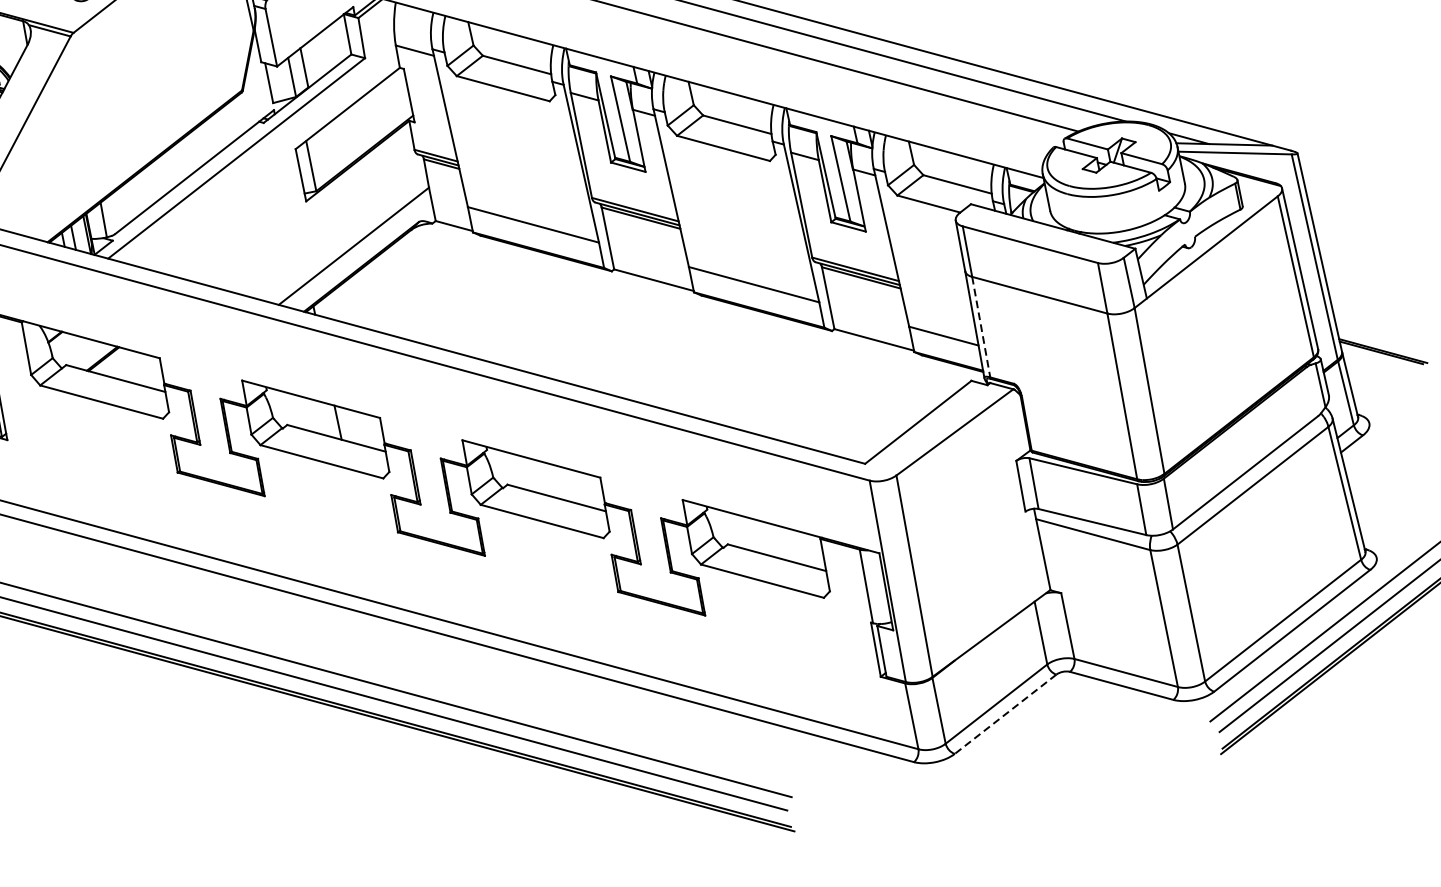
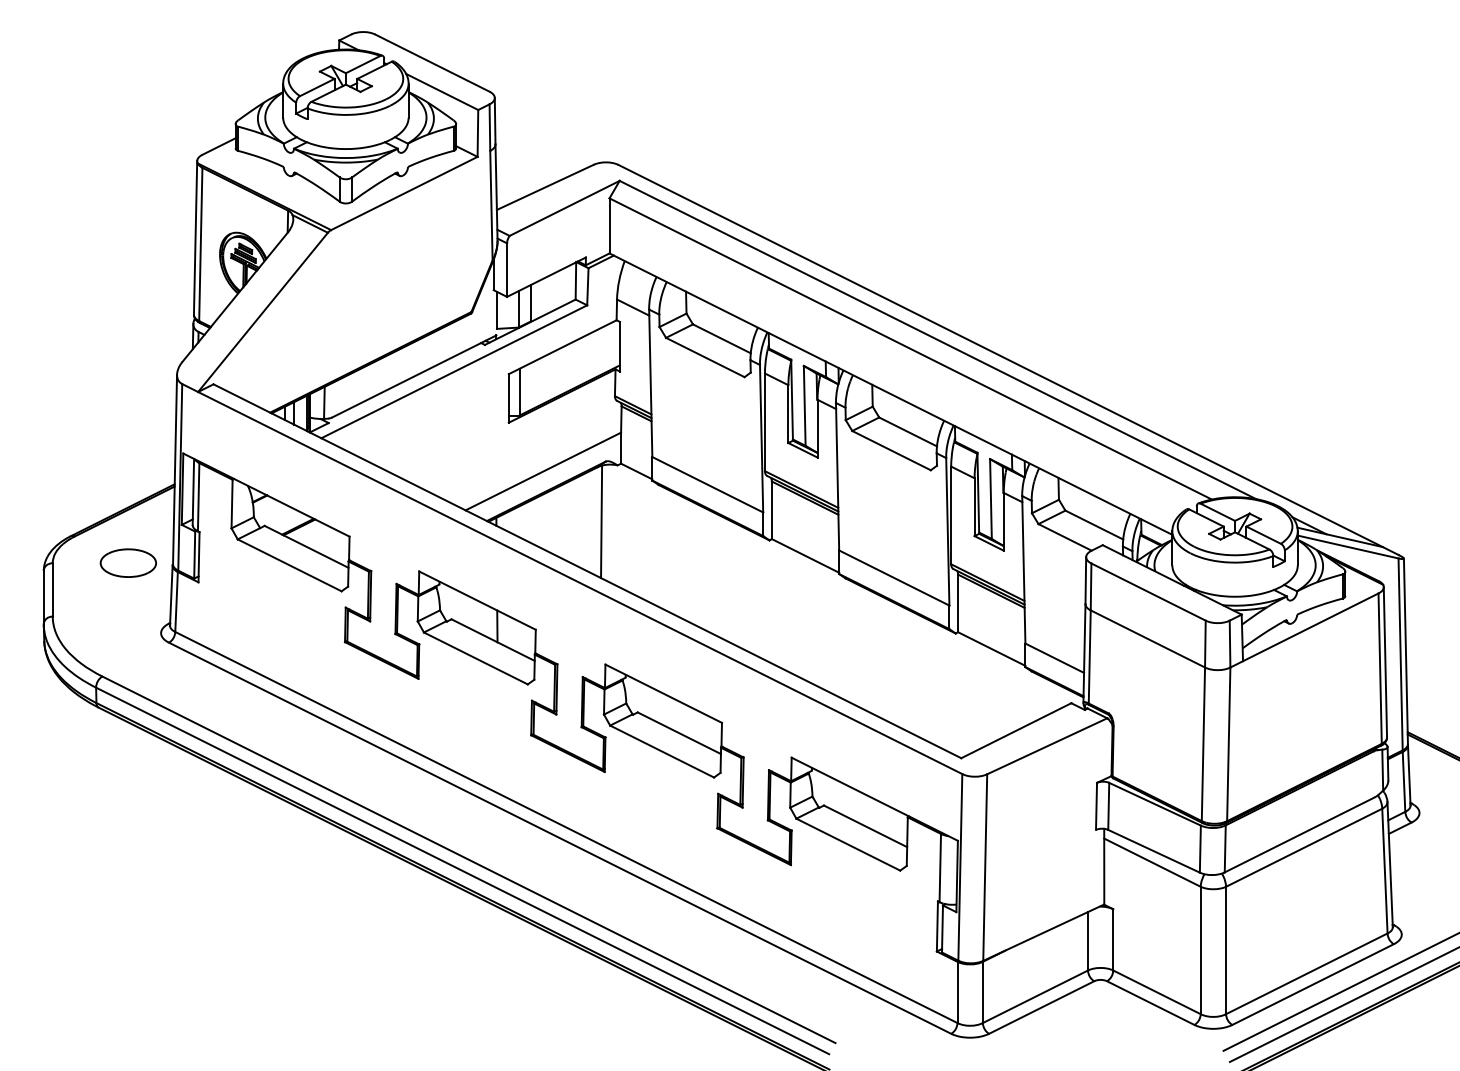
line: (427, 287) -> (601, 521), added
line: (980, 326) -> (1089, 656), dashed -> solid
line: (1005, 714) -> (1041, 1007), dashed -> solid

